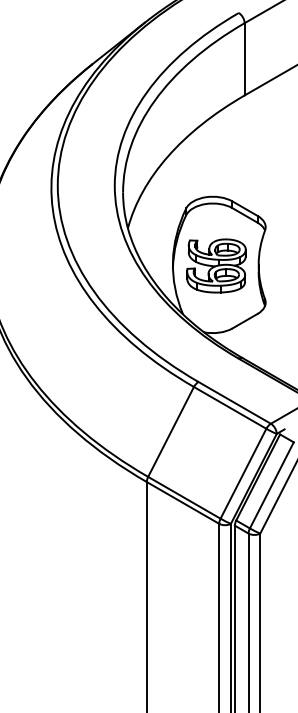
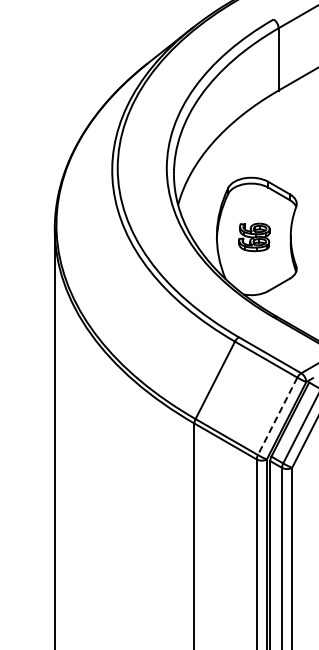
part: (216, 266) -> (254, 237), size x0.6
line: (243, 473) -> (277, 416), solid -> dashed

